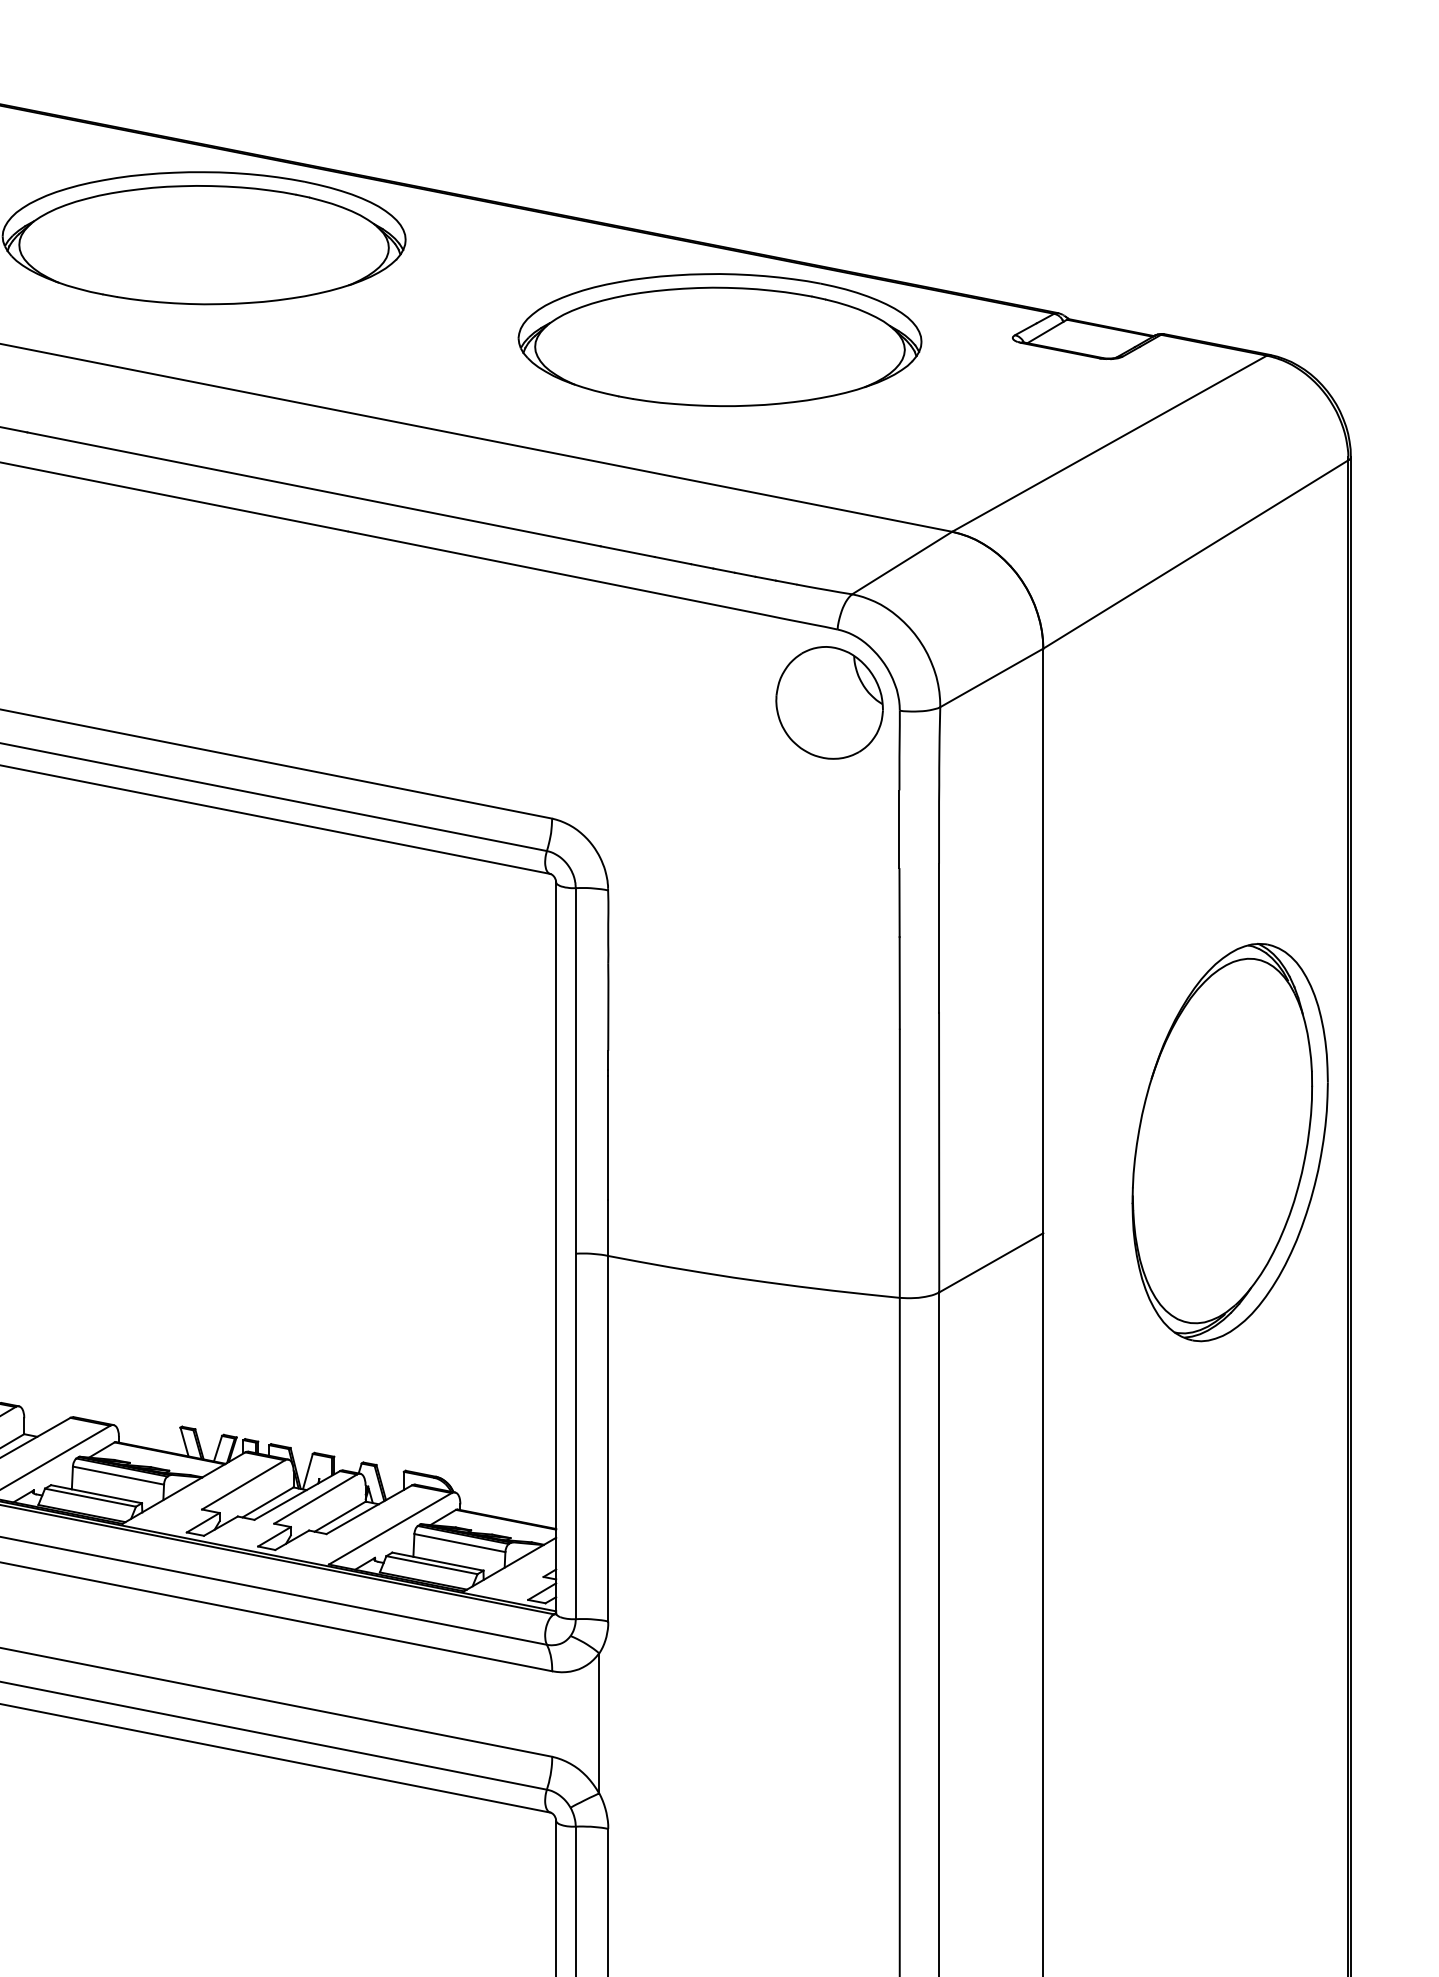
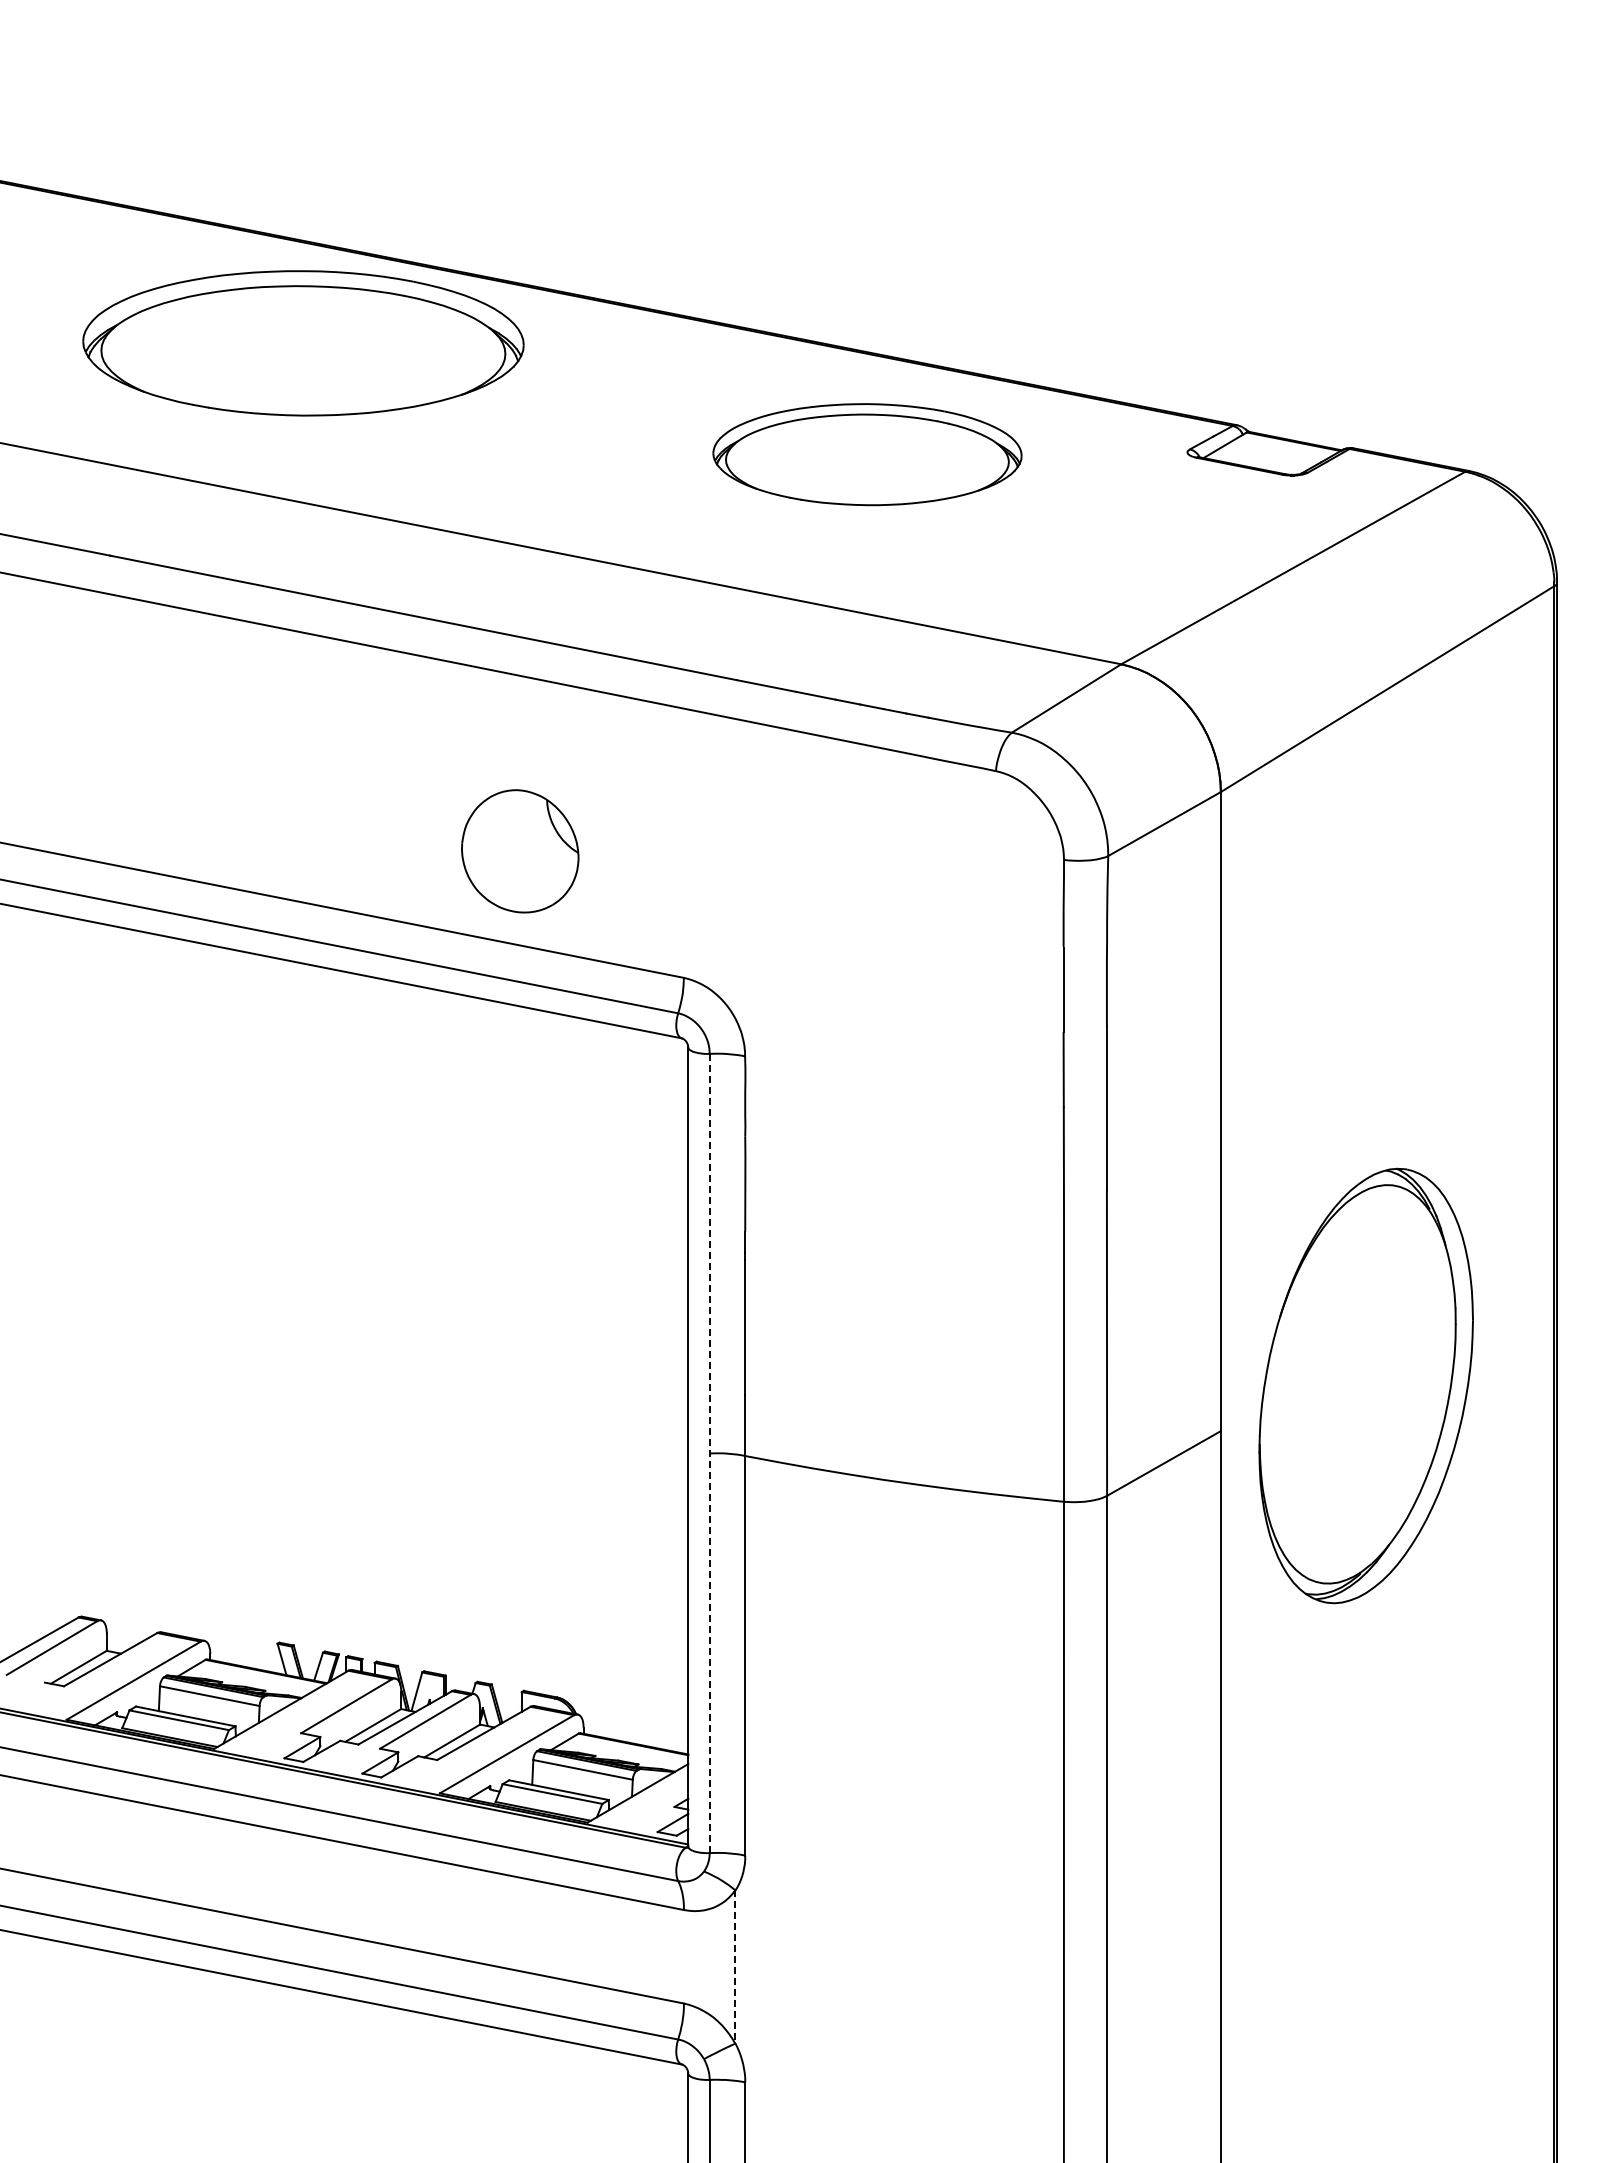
part: (720, 339) -> (867, 454), size x0.7
part: (829, 703) -> (520, 851), moved
part: (1229, 1142) -> (1365, 1385), moved
line: (575, 1253) -> (709, 1453), solid -> dashed
line: (599, 1723) -> (735, 1967), solid -> dashed

